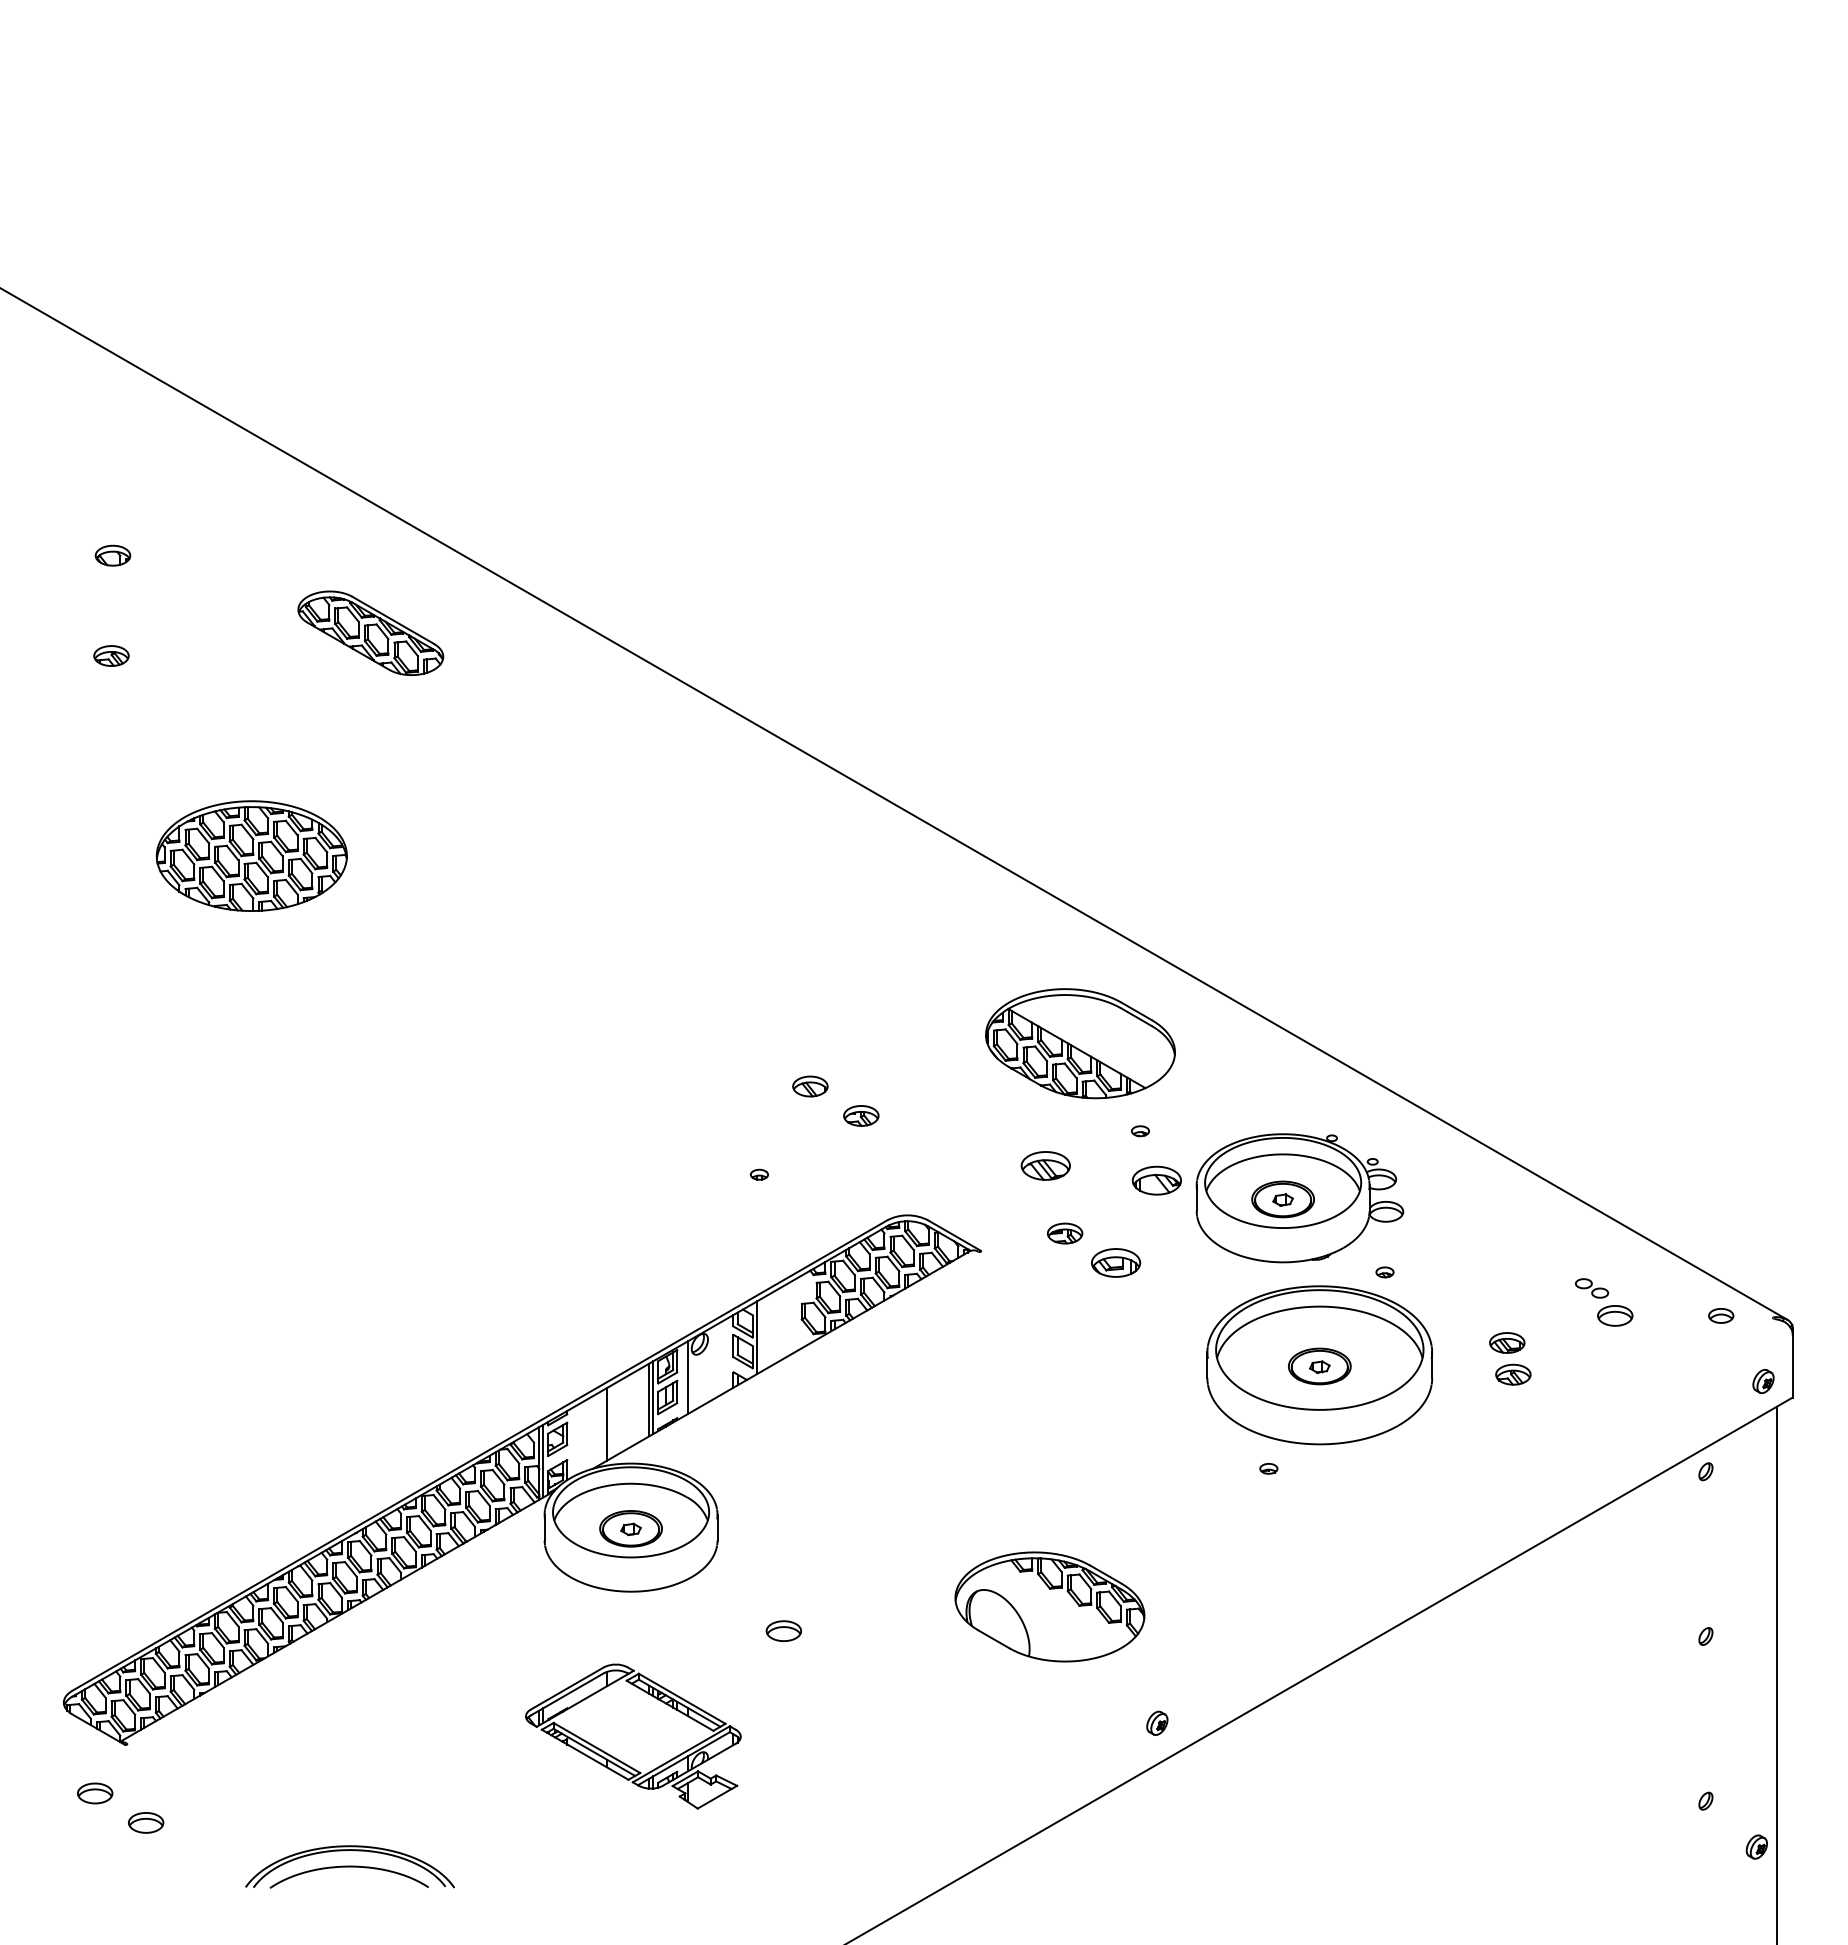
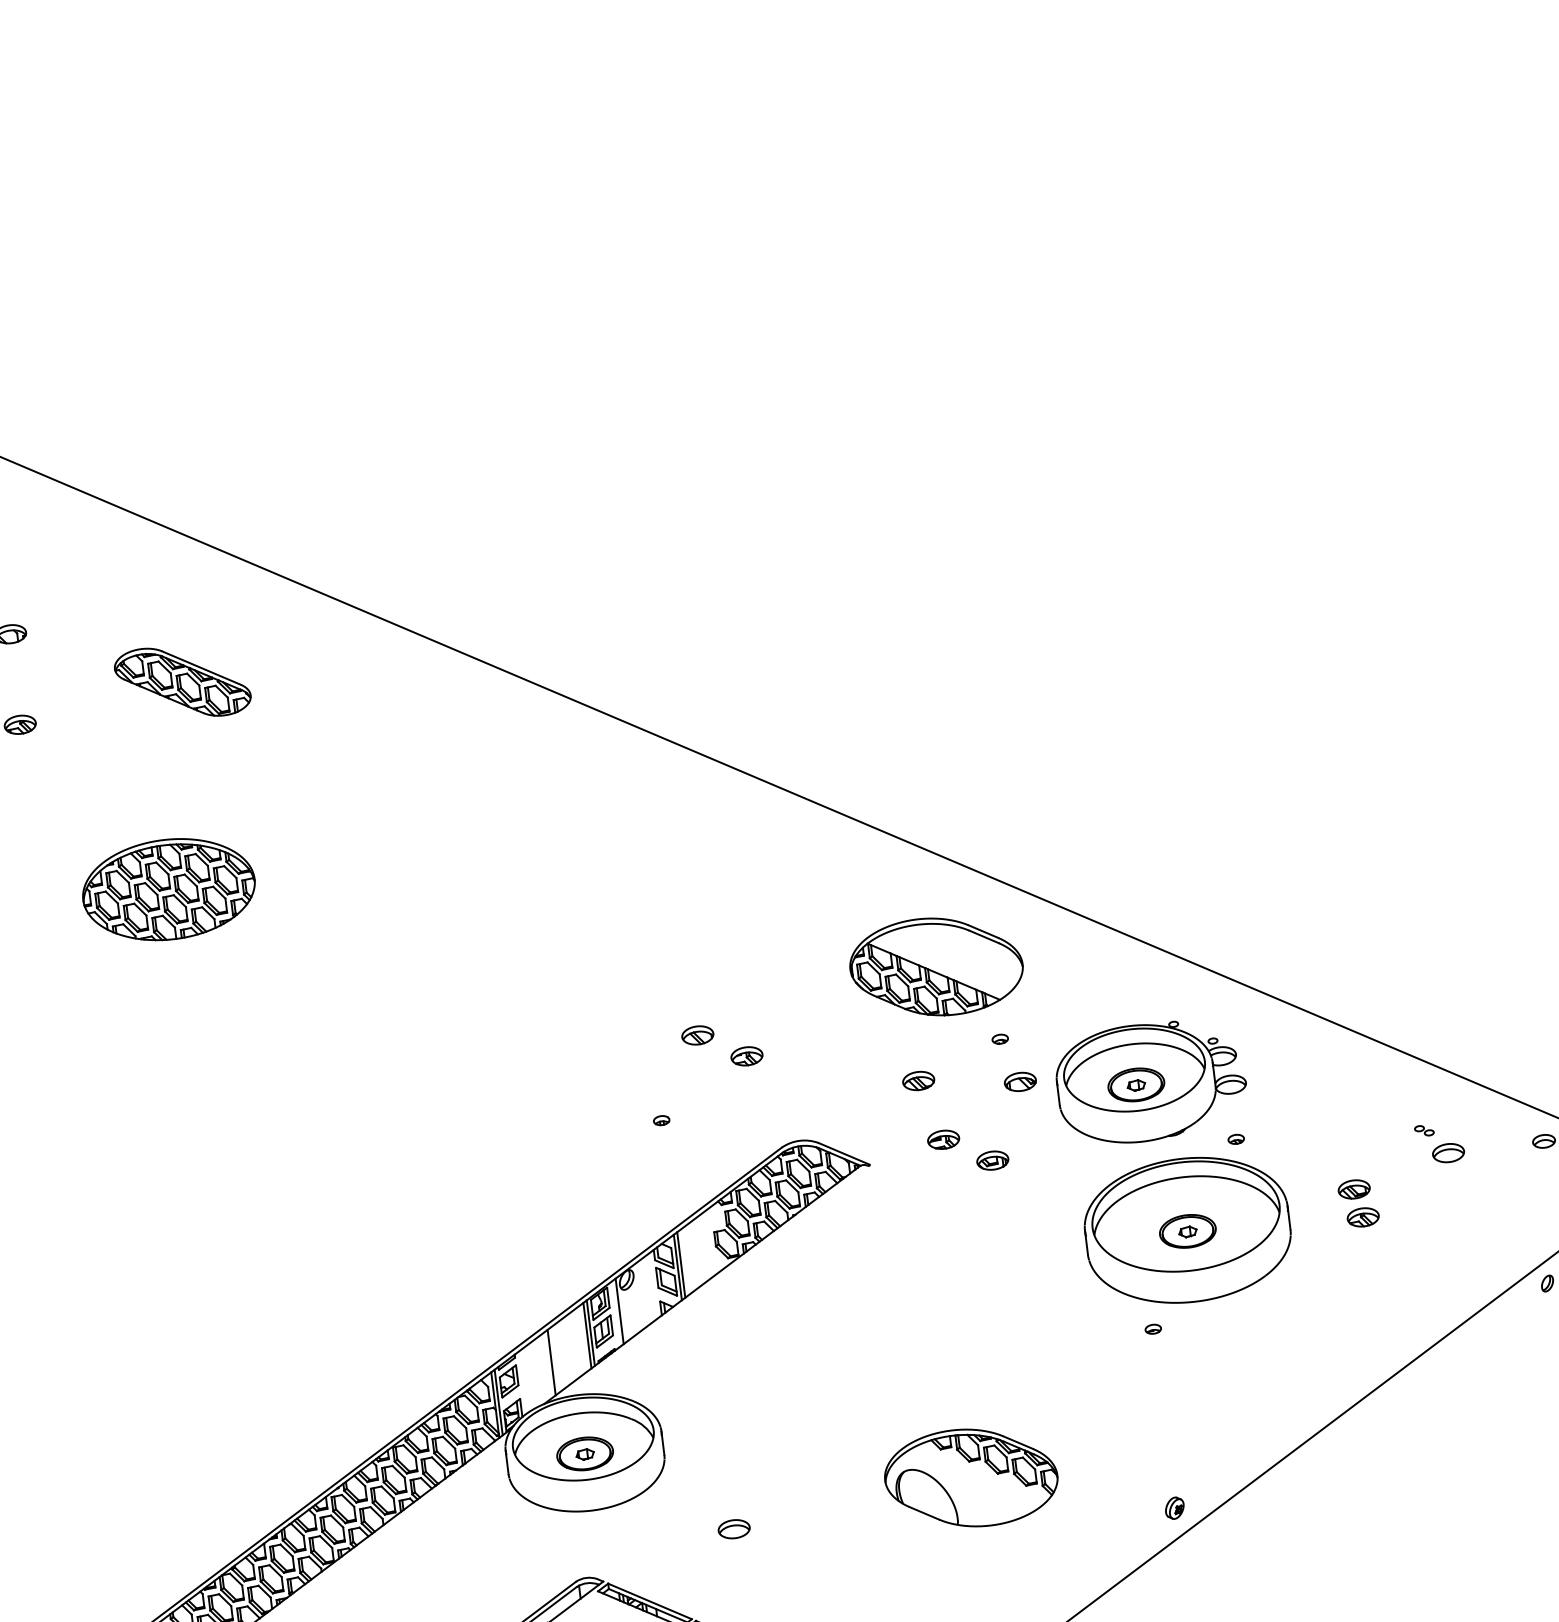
part: (370, 632) -> (182, 681), moved
part: (1045, 1165) -> (918, 1080), size x0.71
part: (1156, 1180) -> (1020, 1081), size x0.71
part: (1115, 1262) -> (992, 1160), size x0.71
part: (1591, 1287) -> (1424, 1130), size x0.62
line: (761, 1334) -> (681, 1264), added
part: (1157, 1722) -> (1174, 1507), moved

